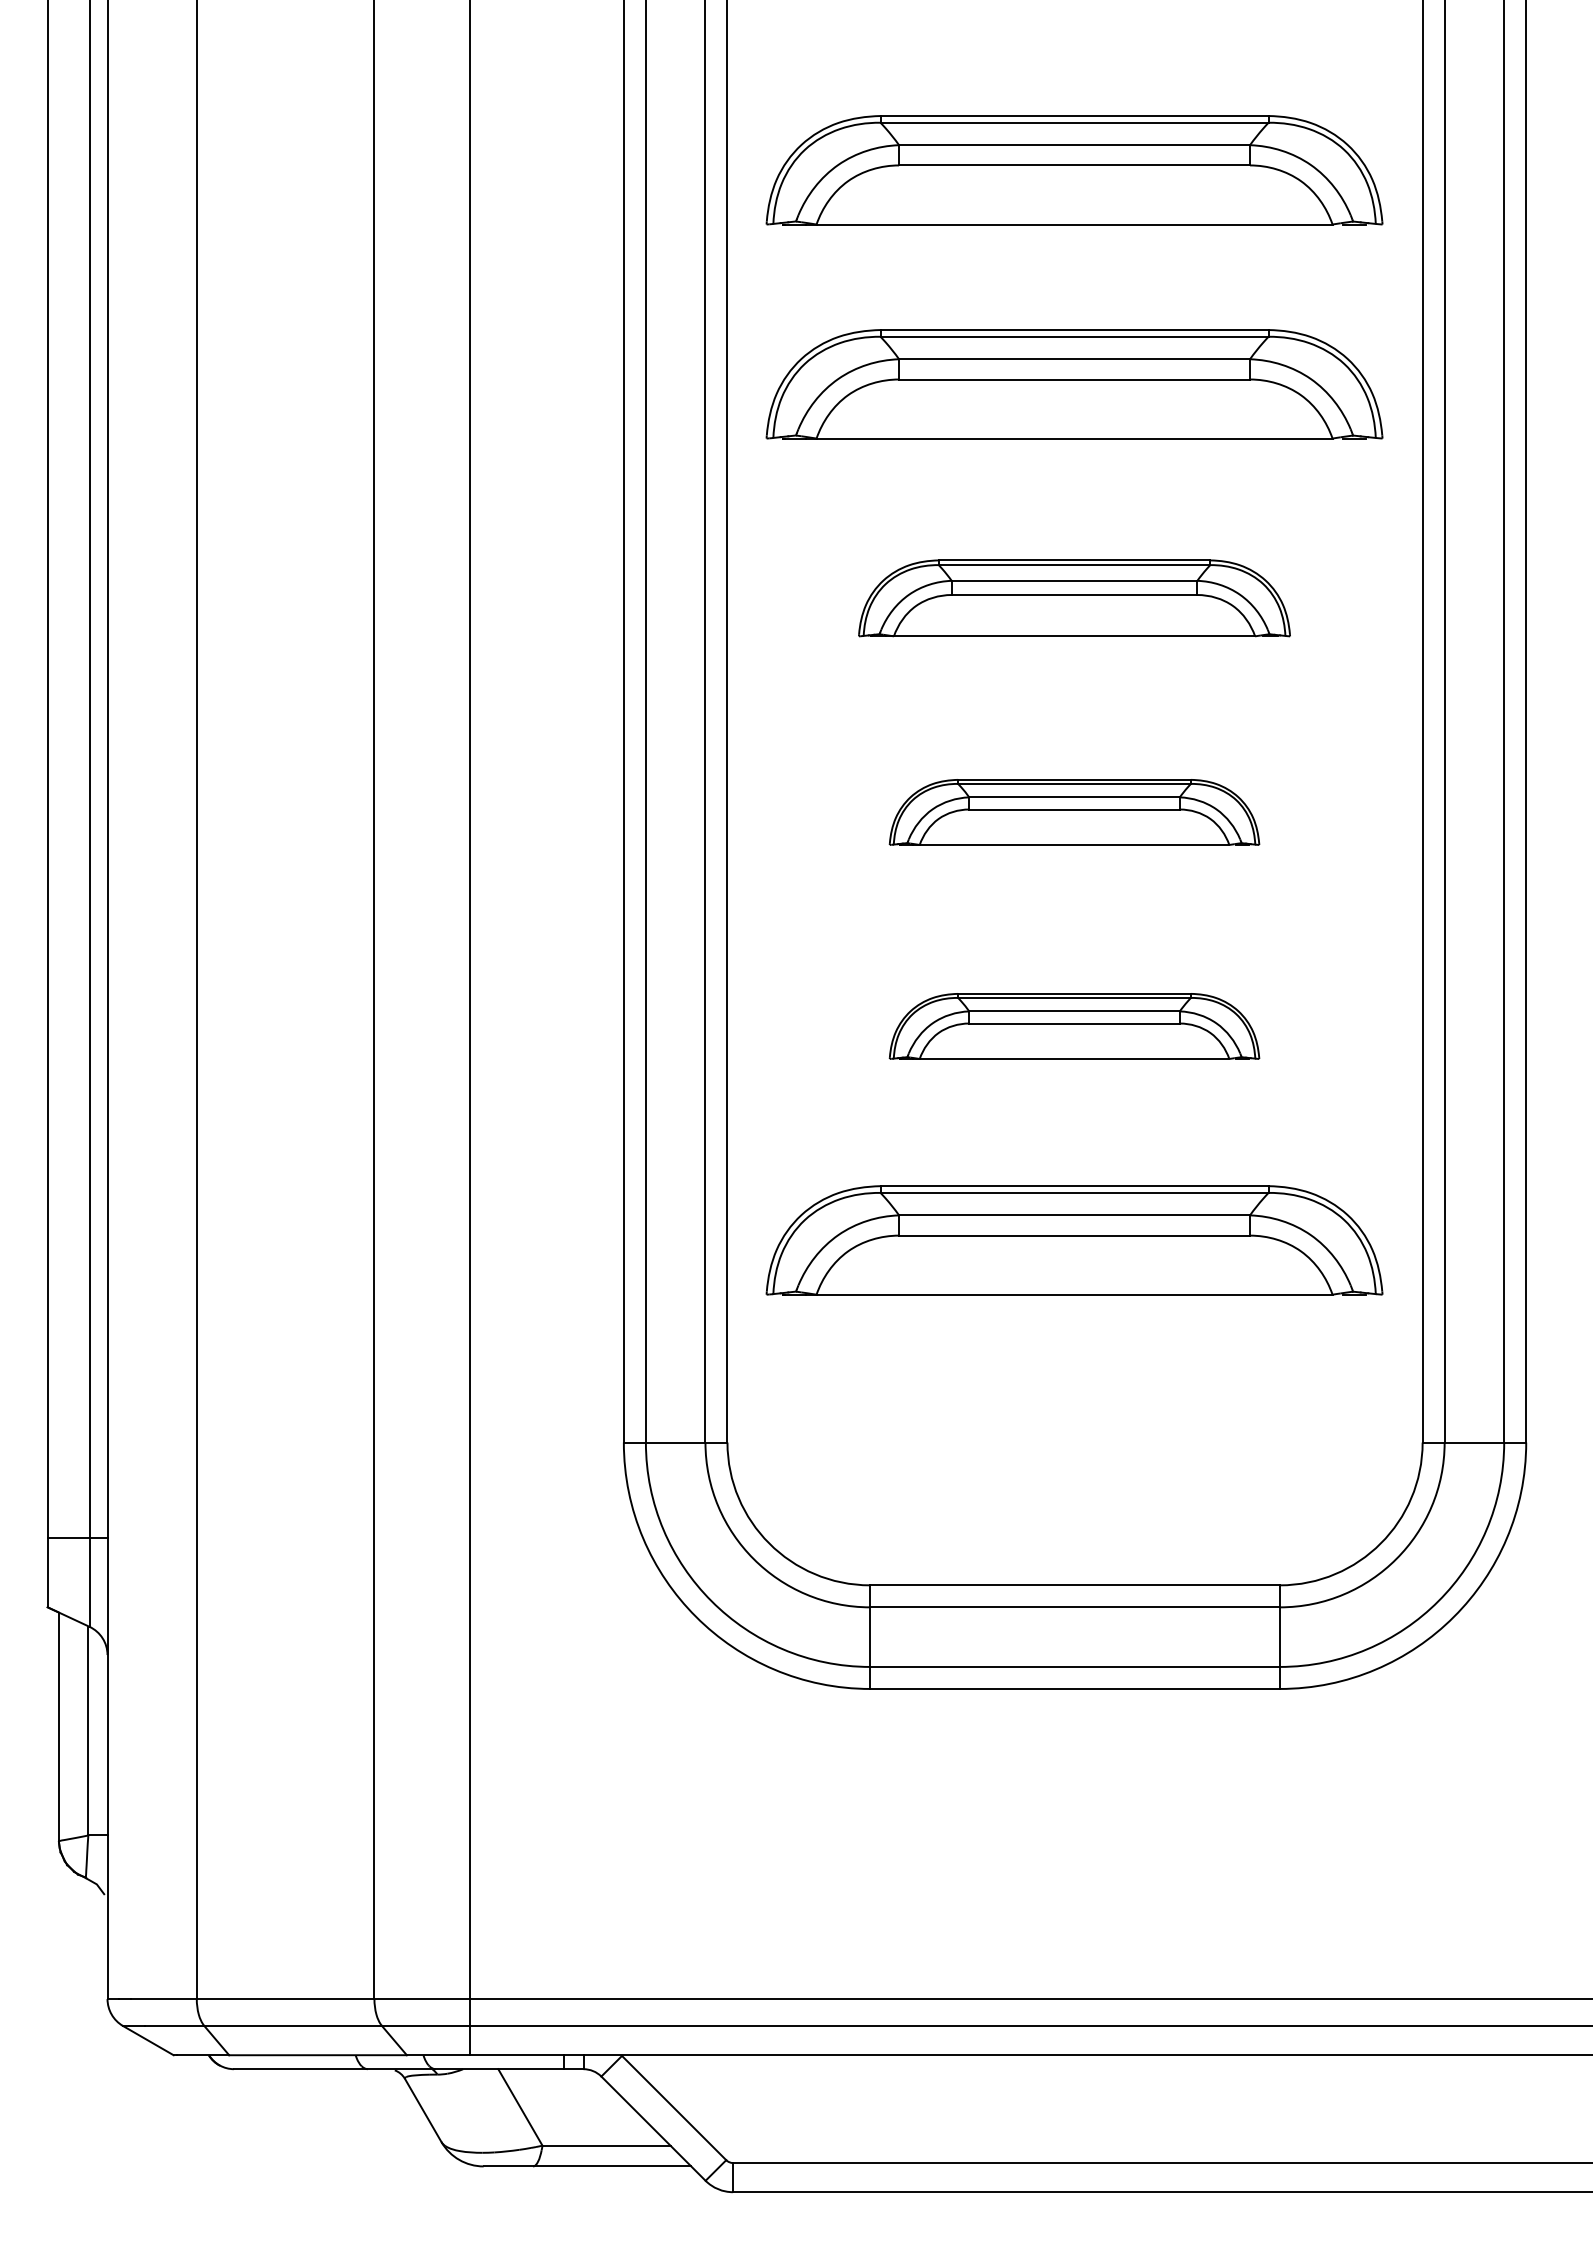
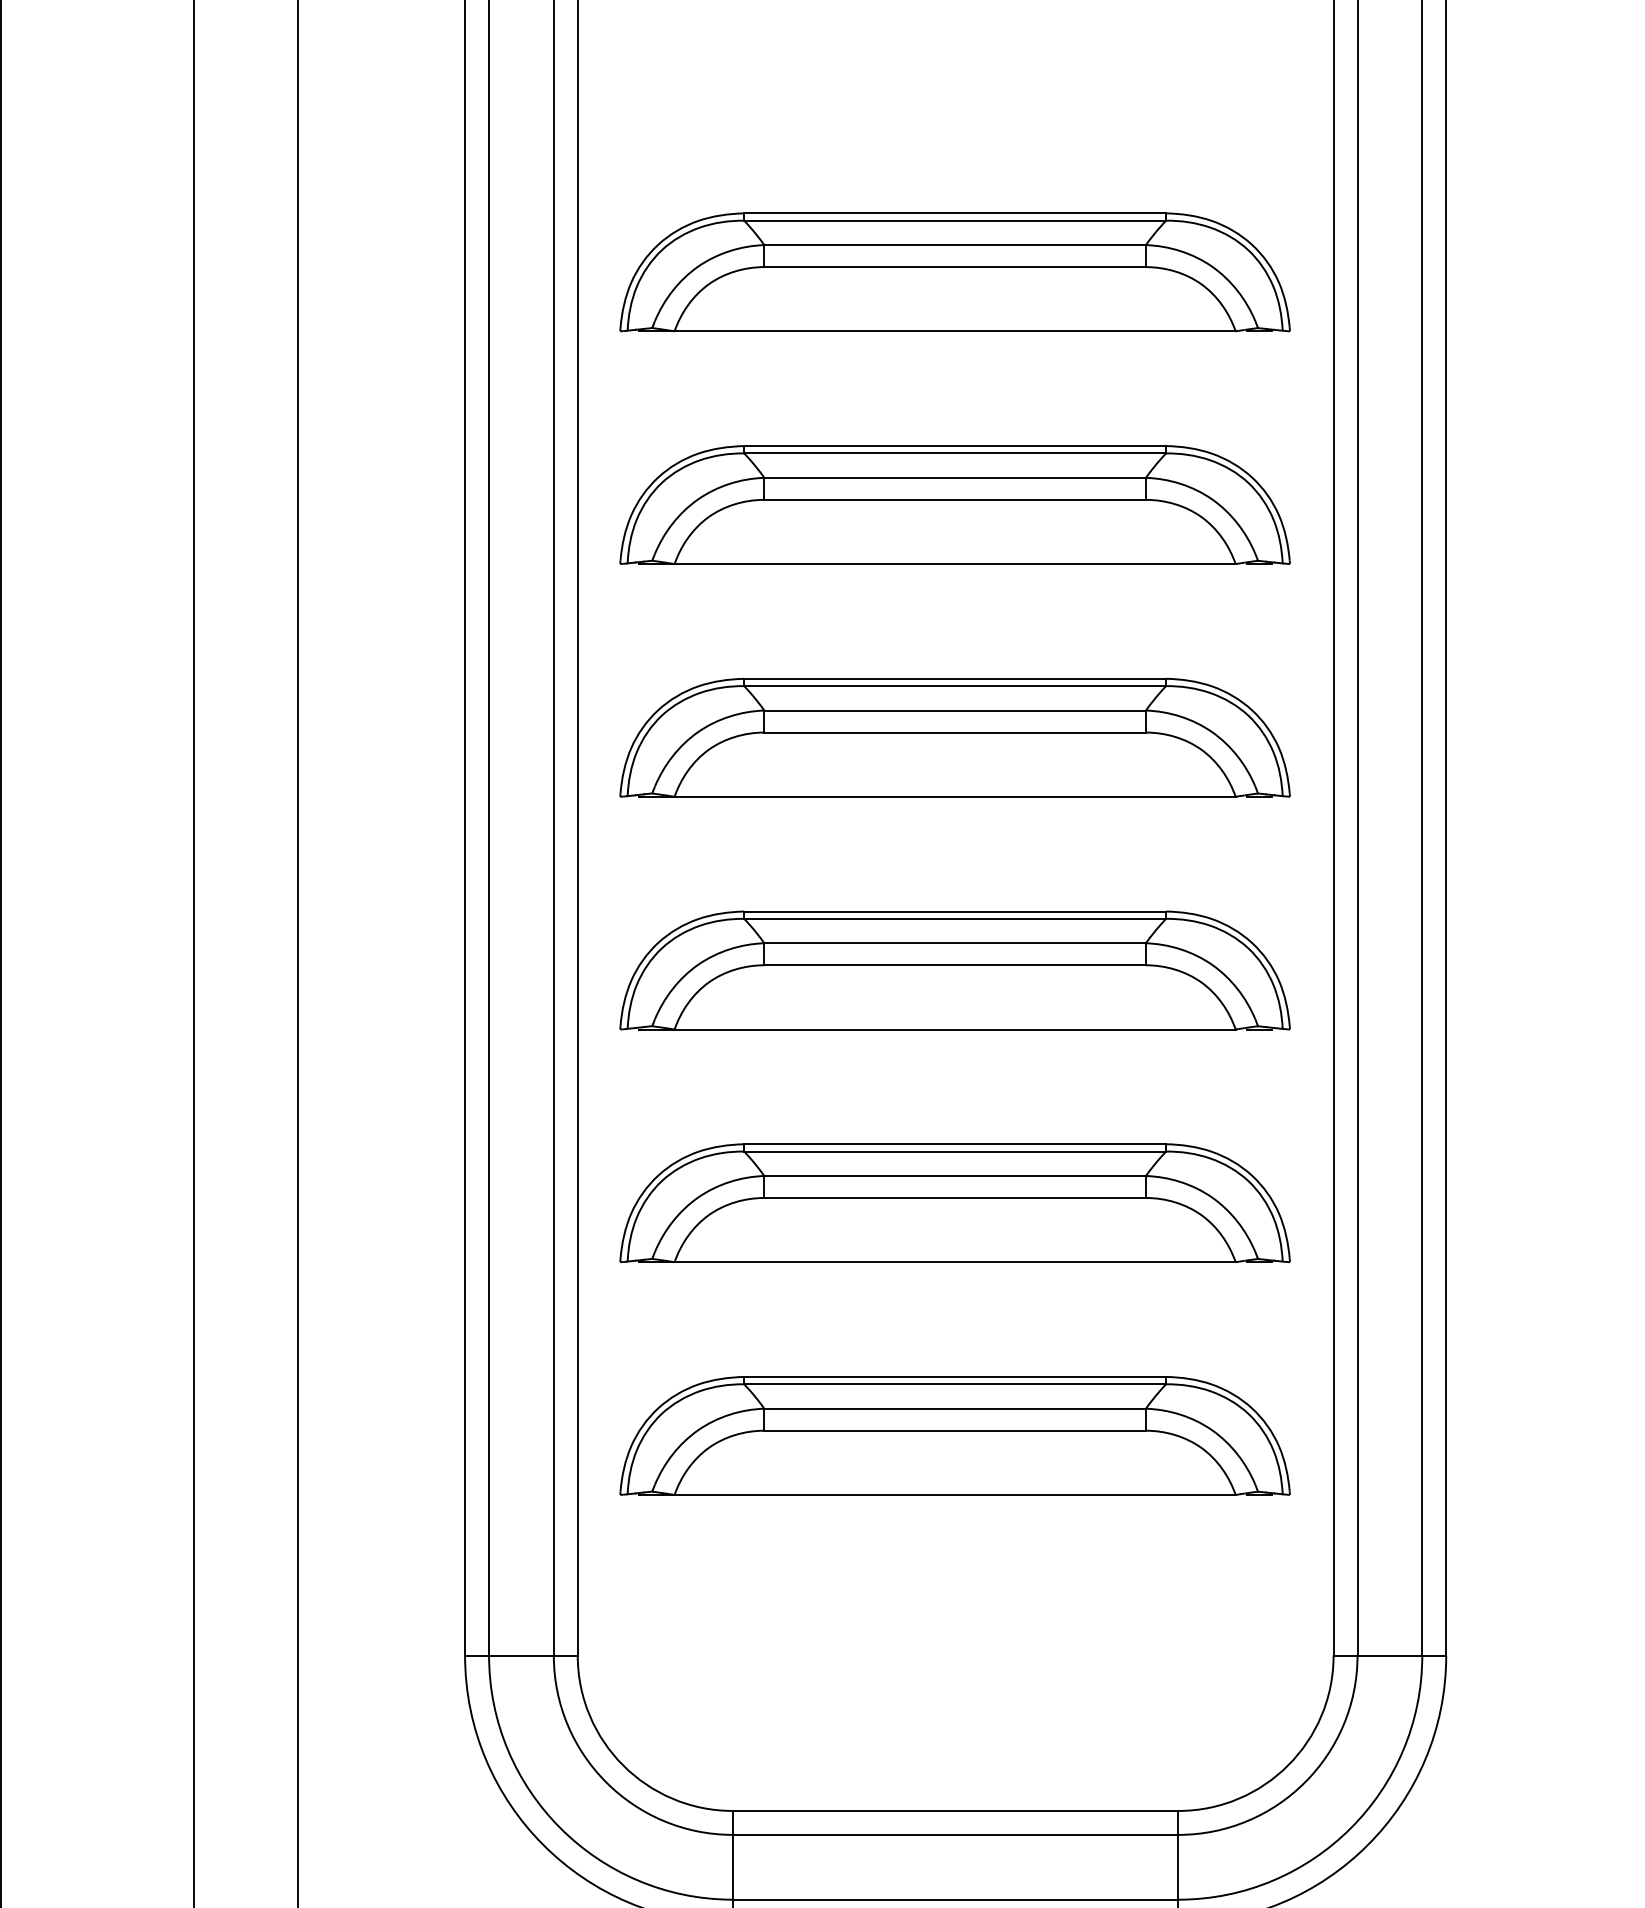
part: (1074, 598) -> (955, 737), size x1.43
part: (1074, 812) -> (955, 970), size x1.67
part: (1074, 1026) -> (955, 1203), size x1.67

